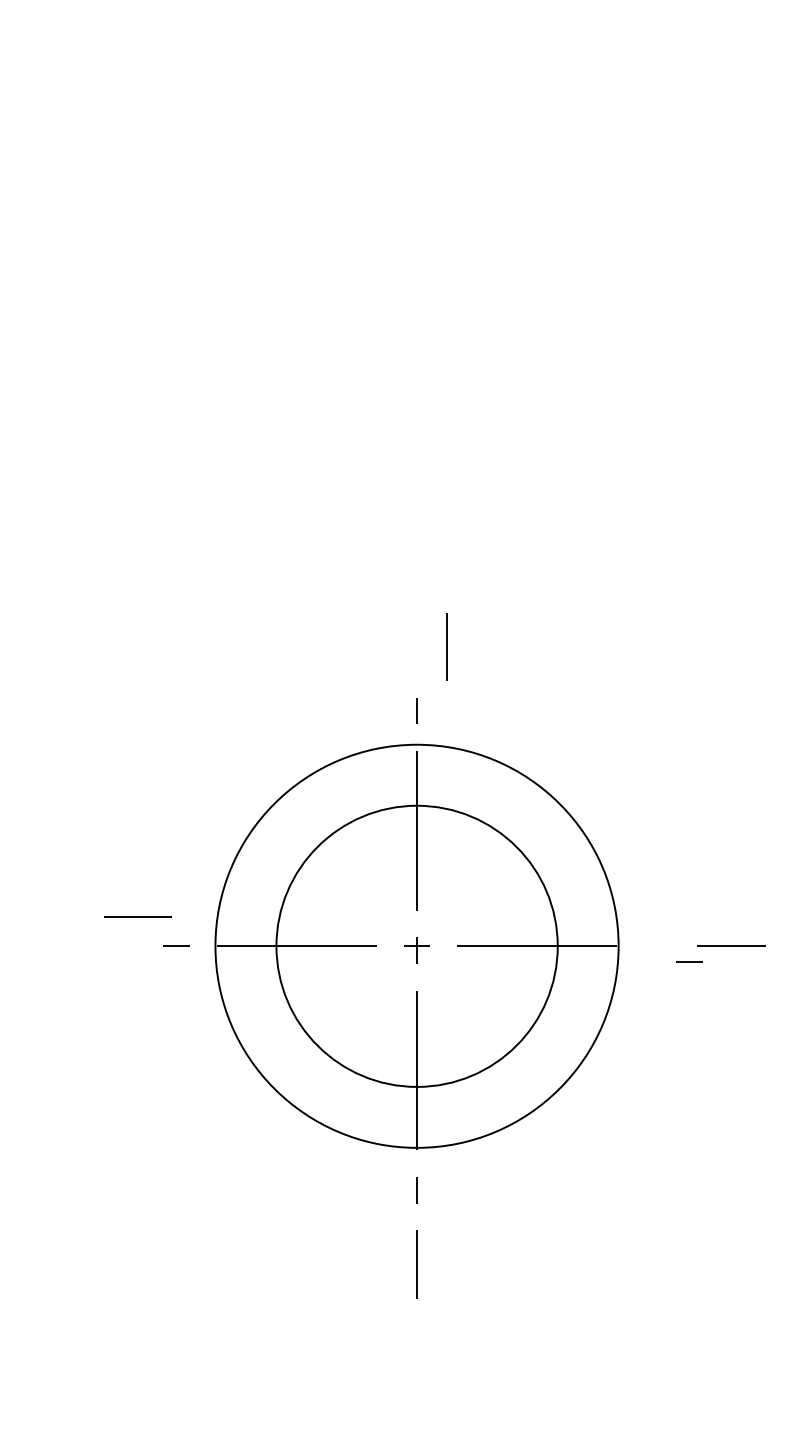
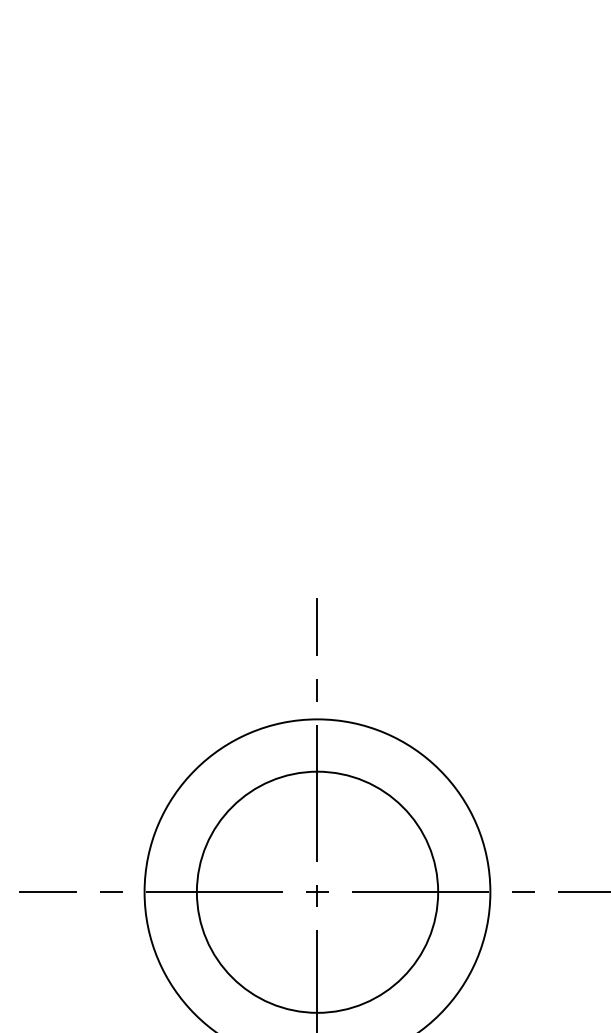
line: (446, 646) -> (317, 626), moved
line: (137, 916) -> (47, 891), moved
line: (689, 961) -> (523, 891), moved

